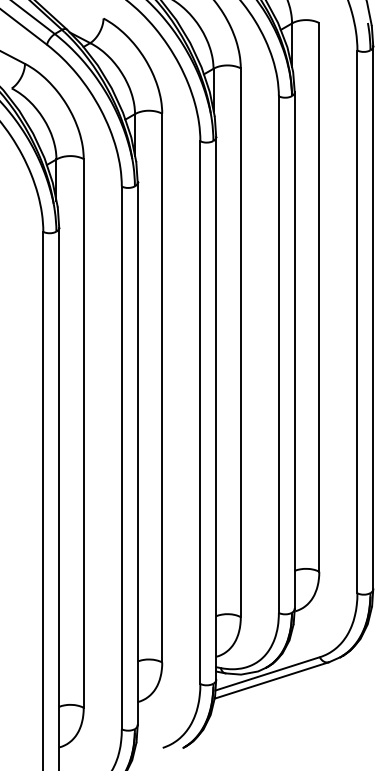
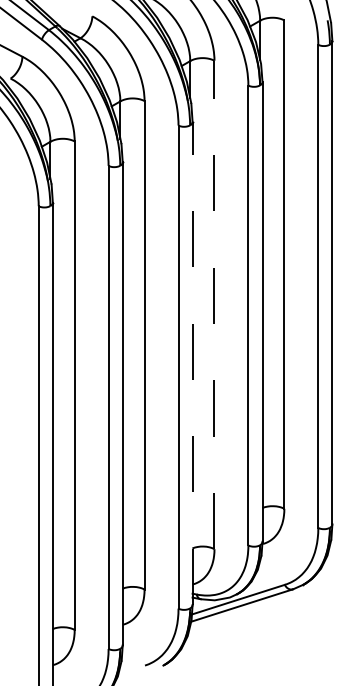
line: (240, 342) -> (214, 304), solid -> dashed
line: (216, 408) -> (192, 363), solid -> dashed

